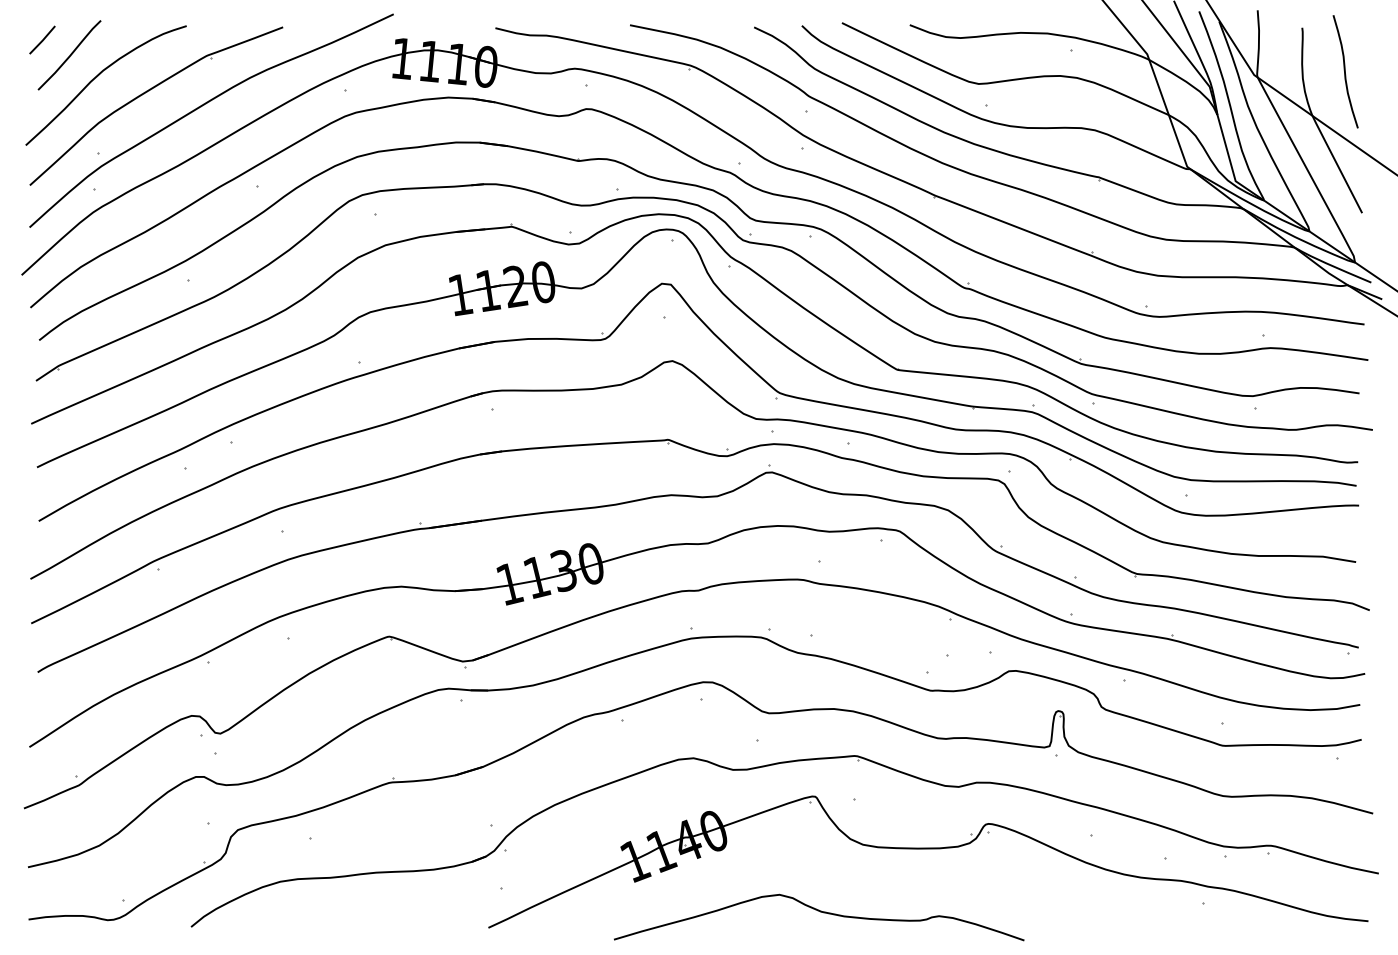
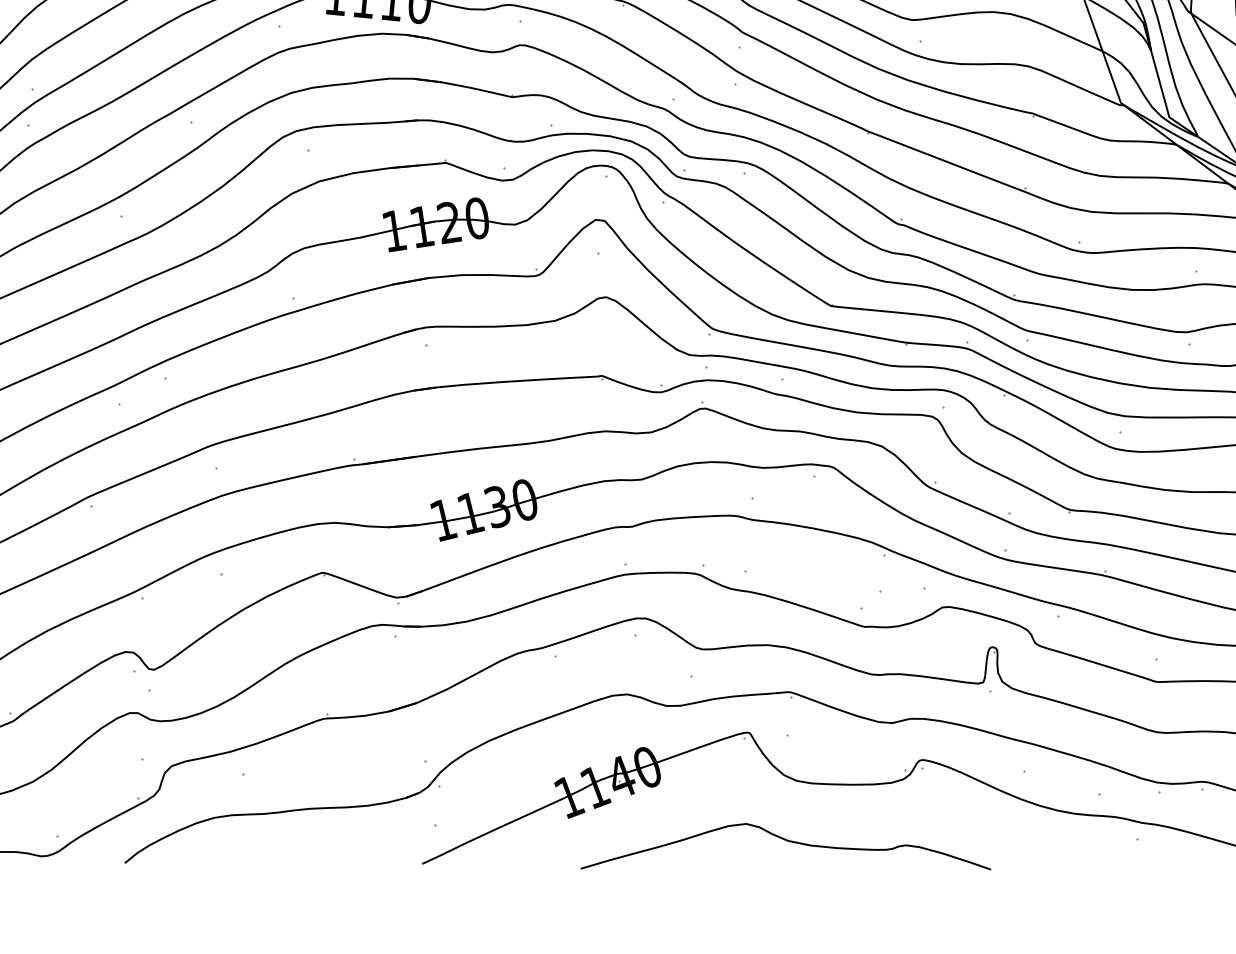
curve: (820, 912) -> (787, 841), moved

